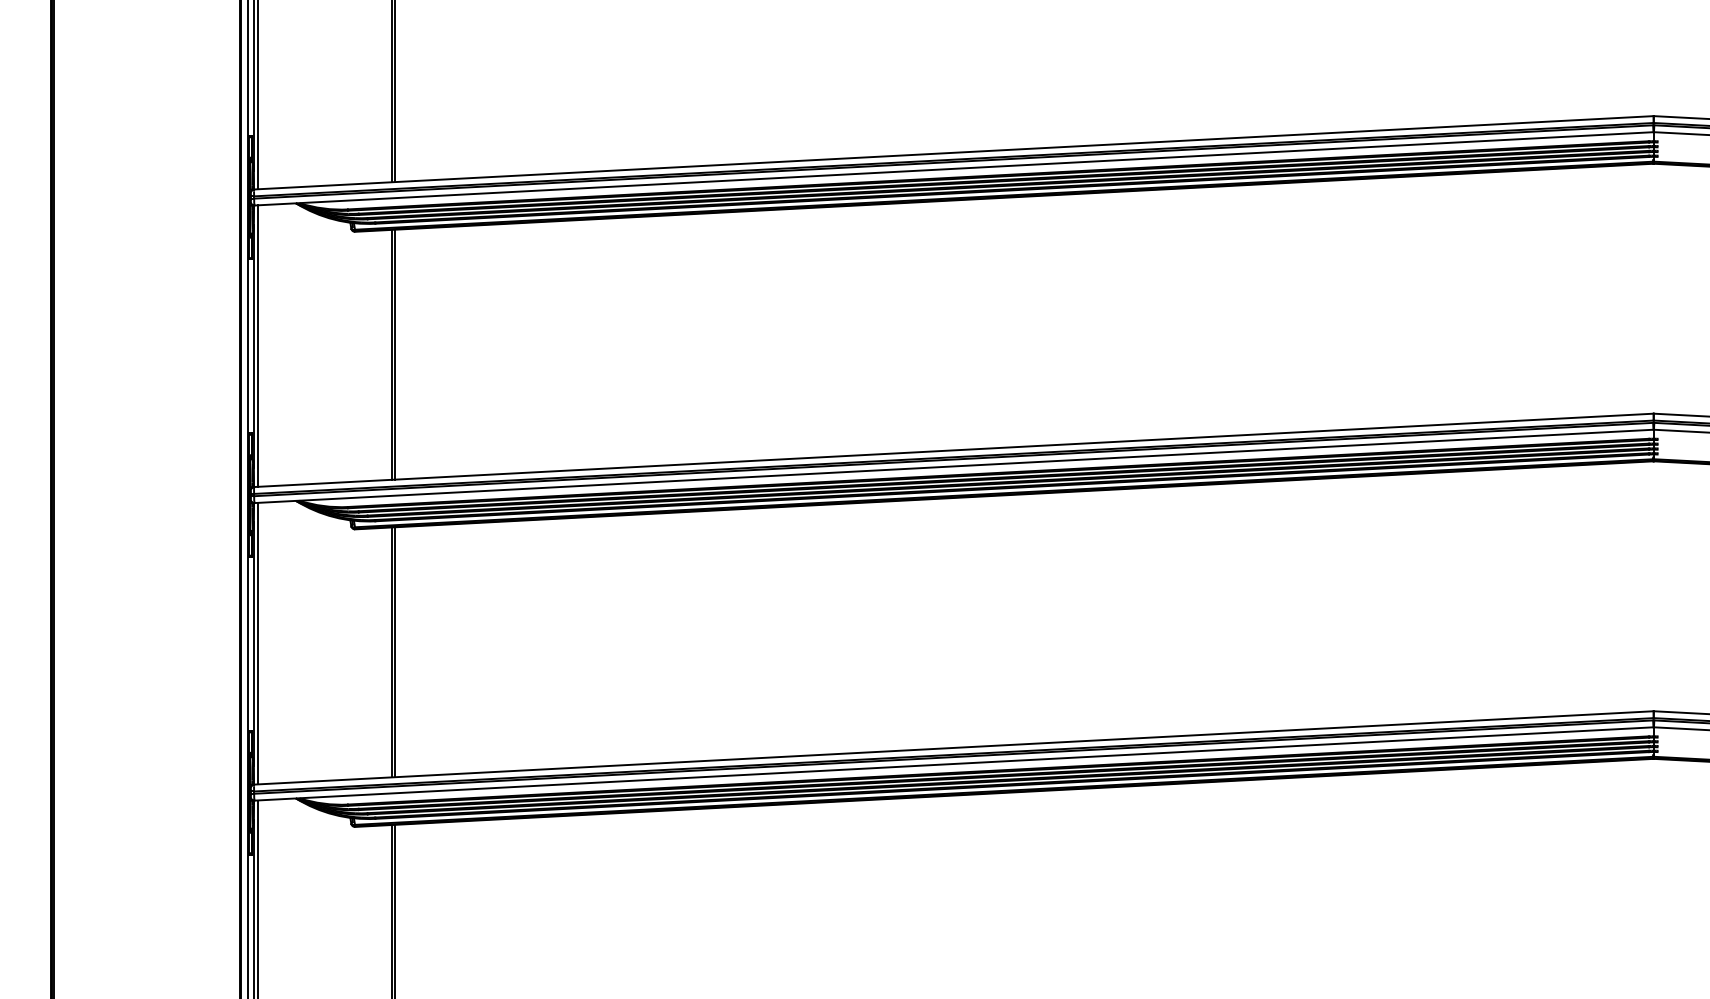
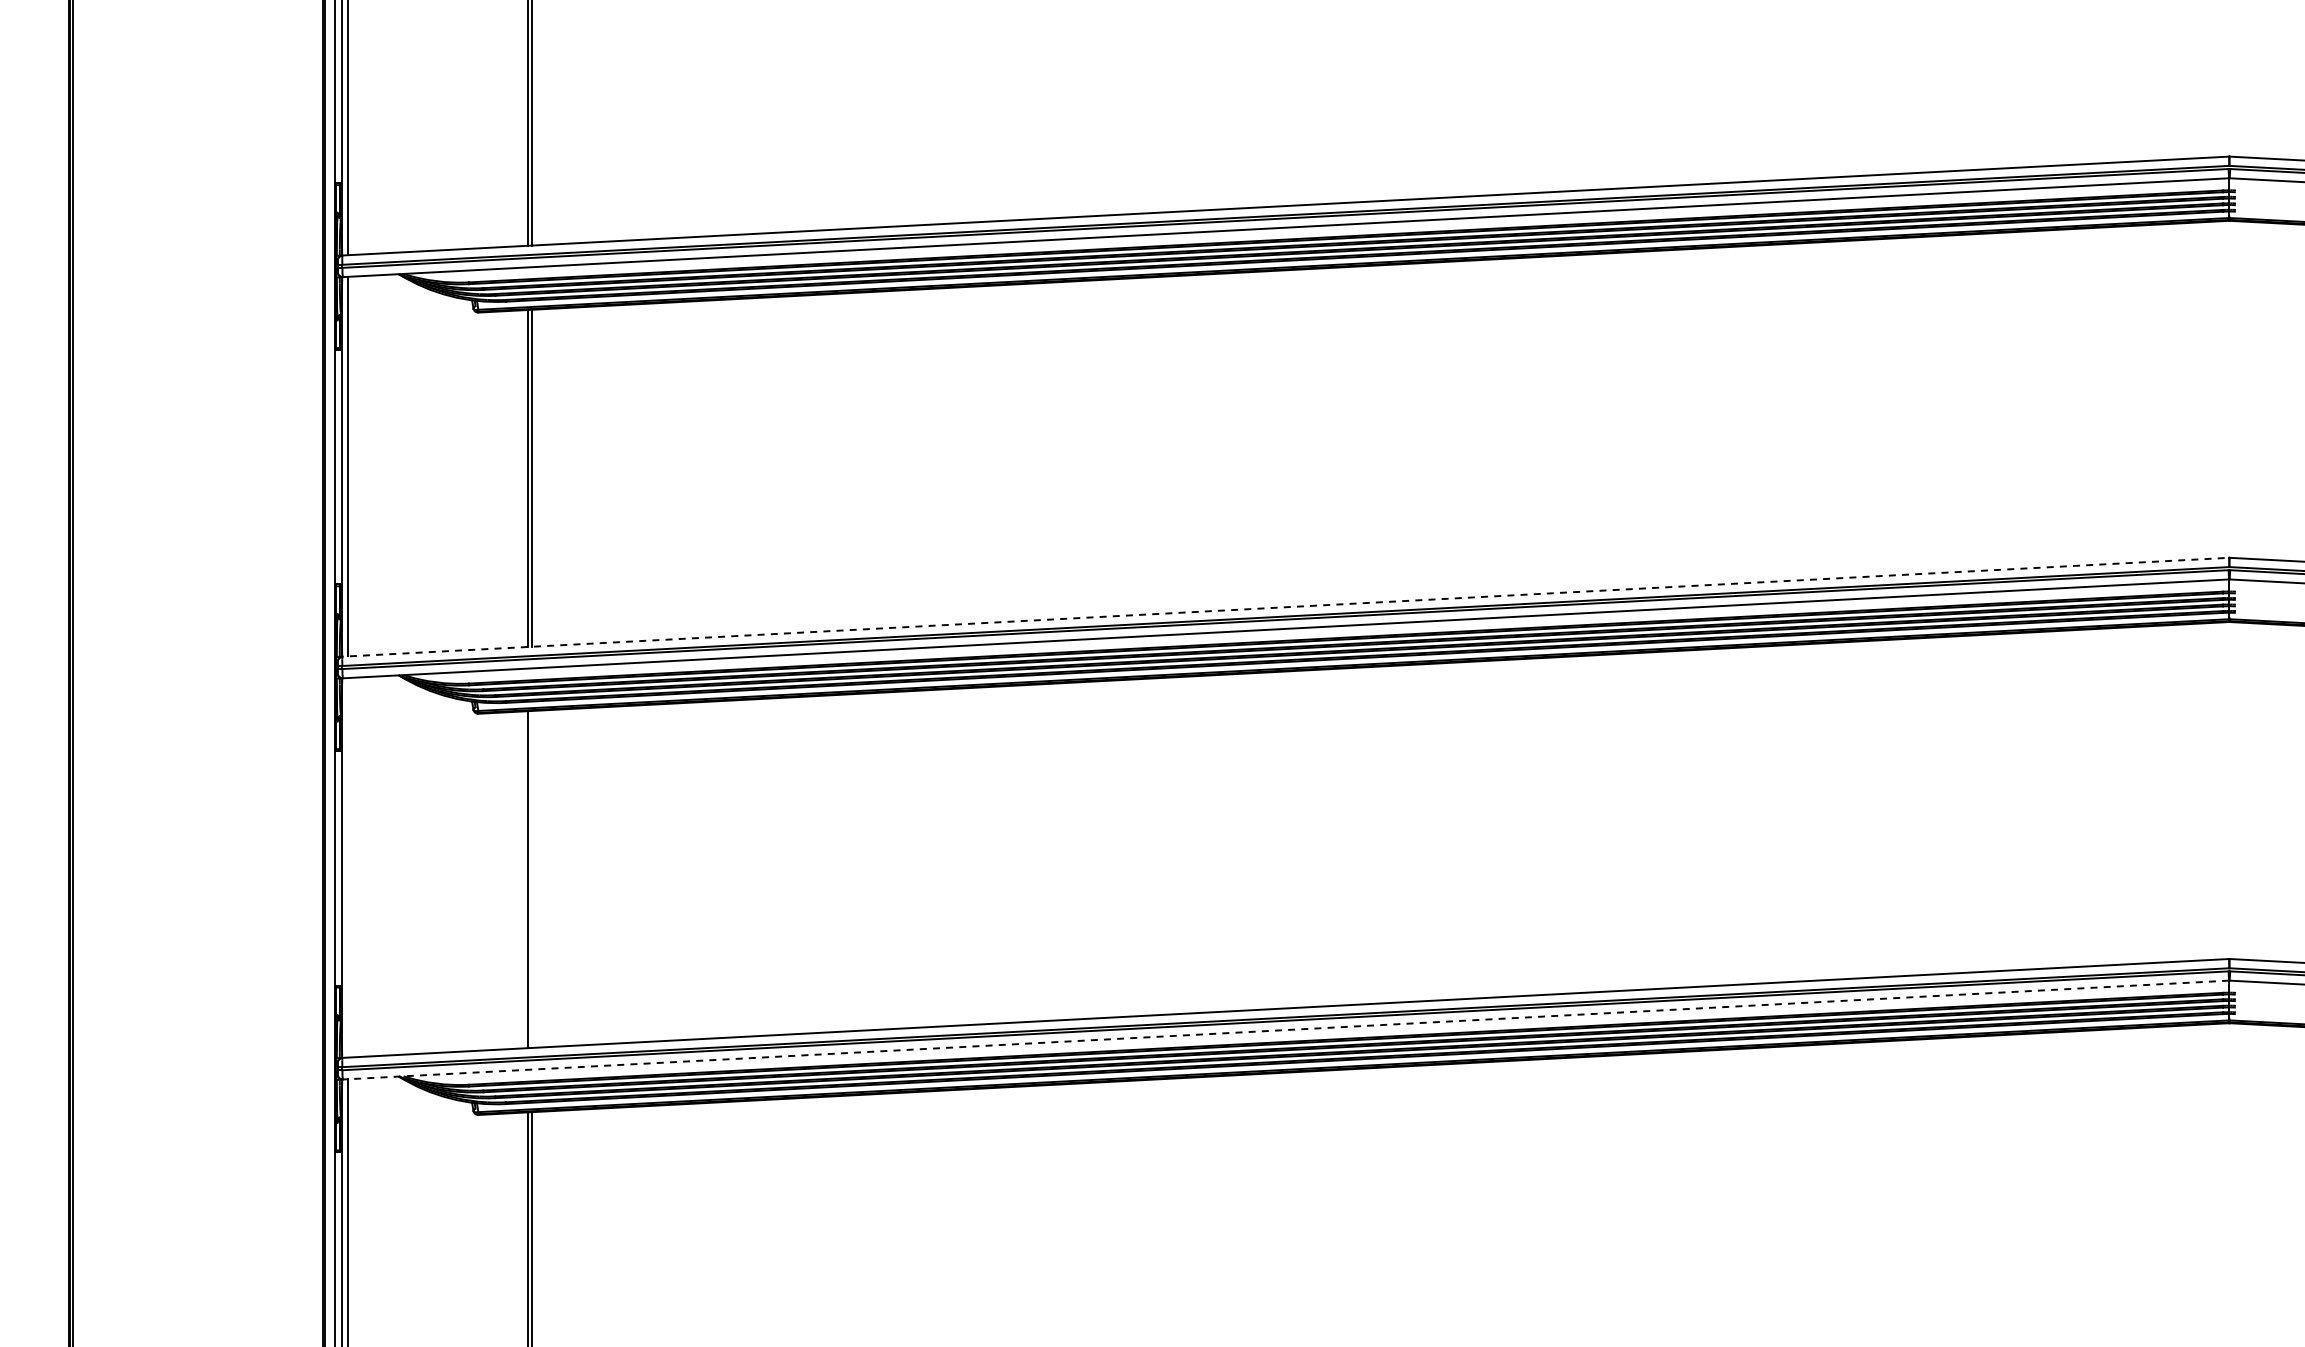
line: (952, 450) -> (1283, 607), solid -> dashed
line: (258, 643) -> (348, 867), removed
line: (394, 651) -> (531, 878), removed
line: (953, 764) -> (1285, 1030), solid -> dashed

